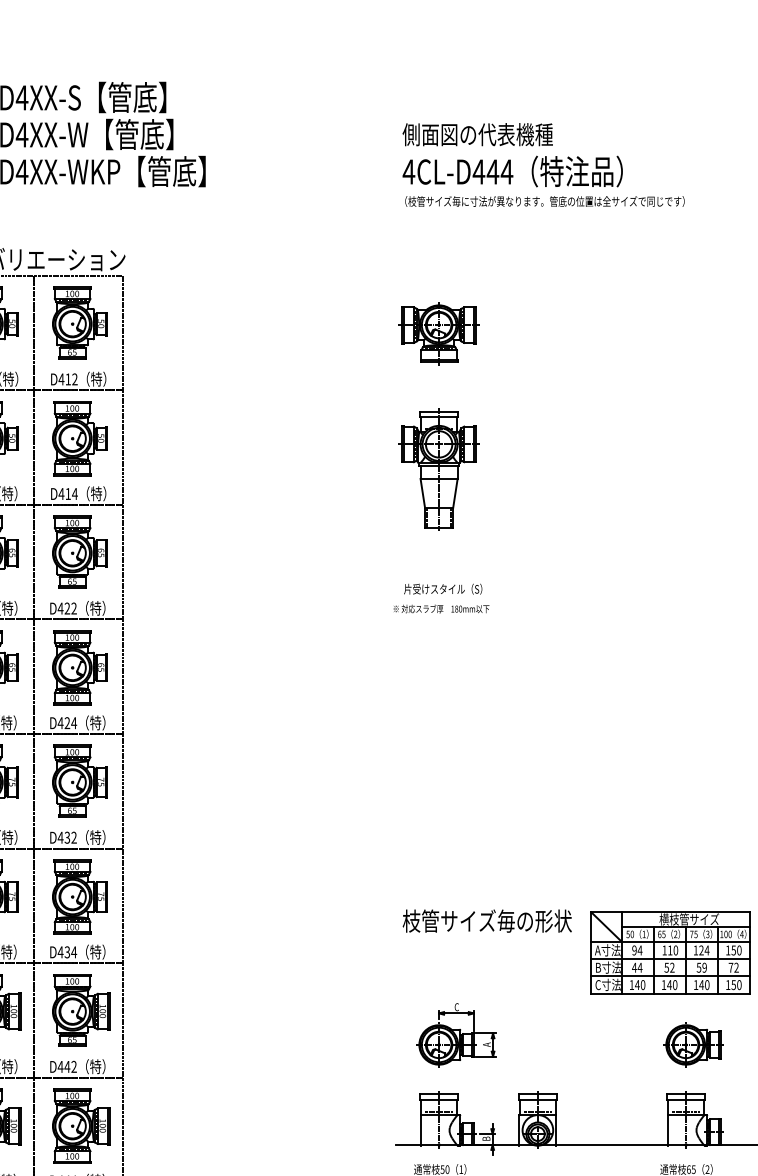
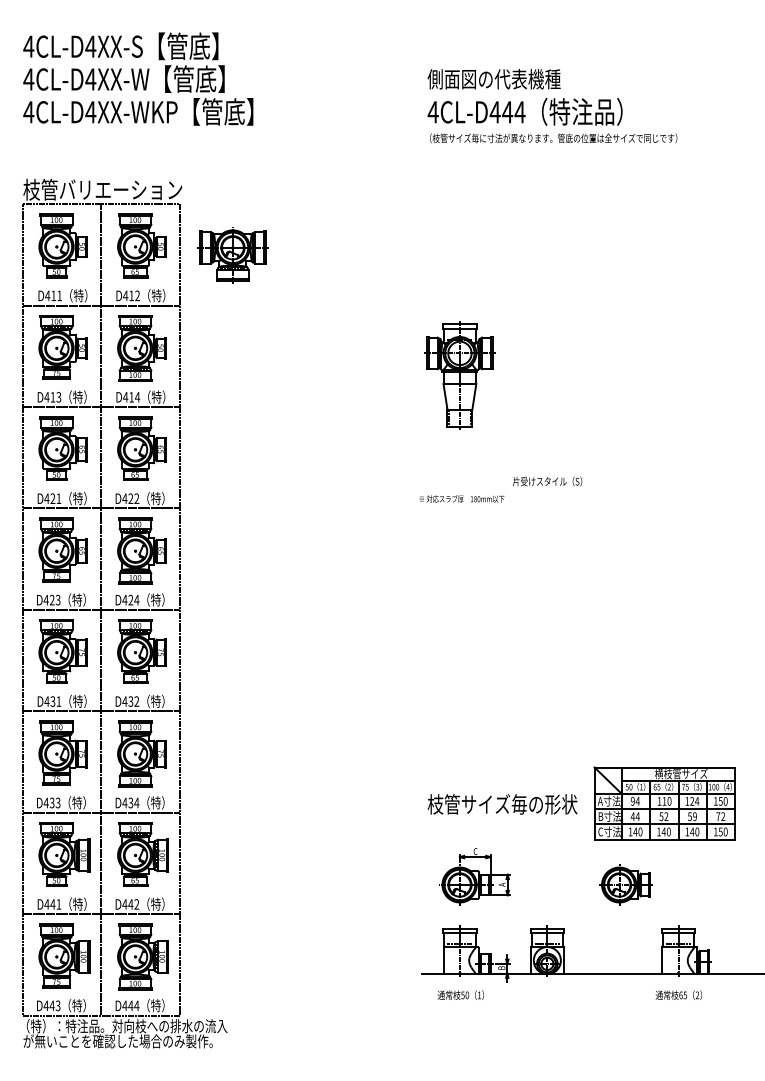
part: (438, 333) -> (232, 255), moved
text: (443, 589) -> (547, 481), moved
text: (487, 921) -> (502, 804), moved
part: (692, 1044) -> (625, 884), moved

